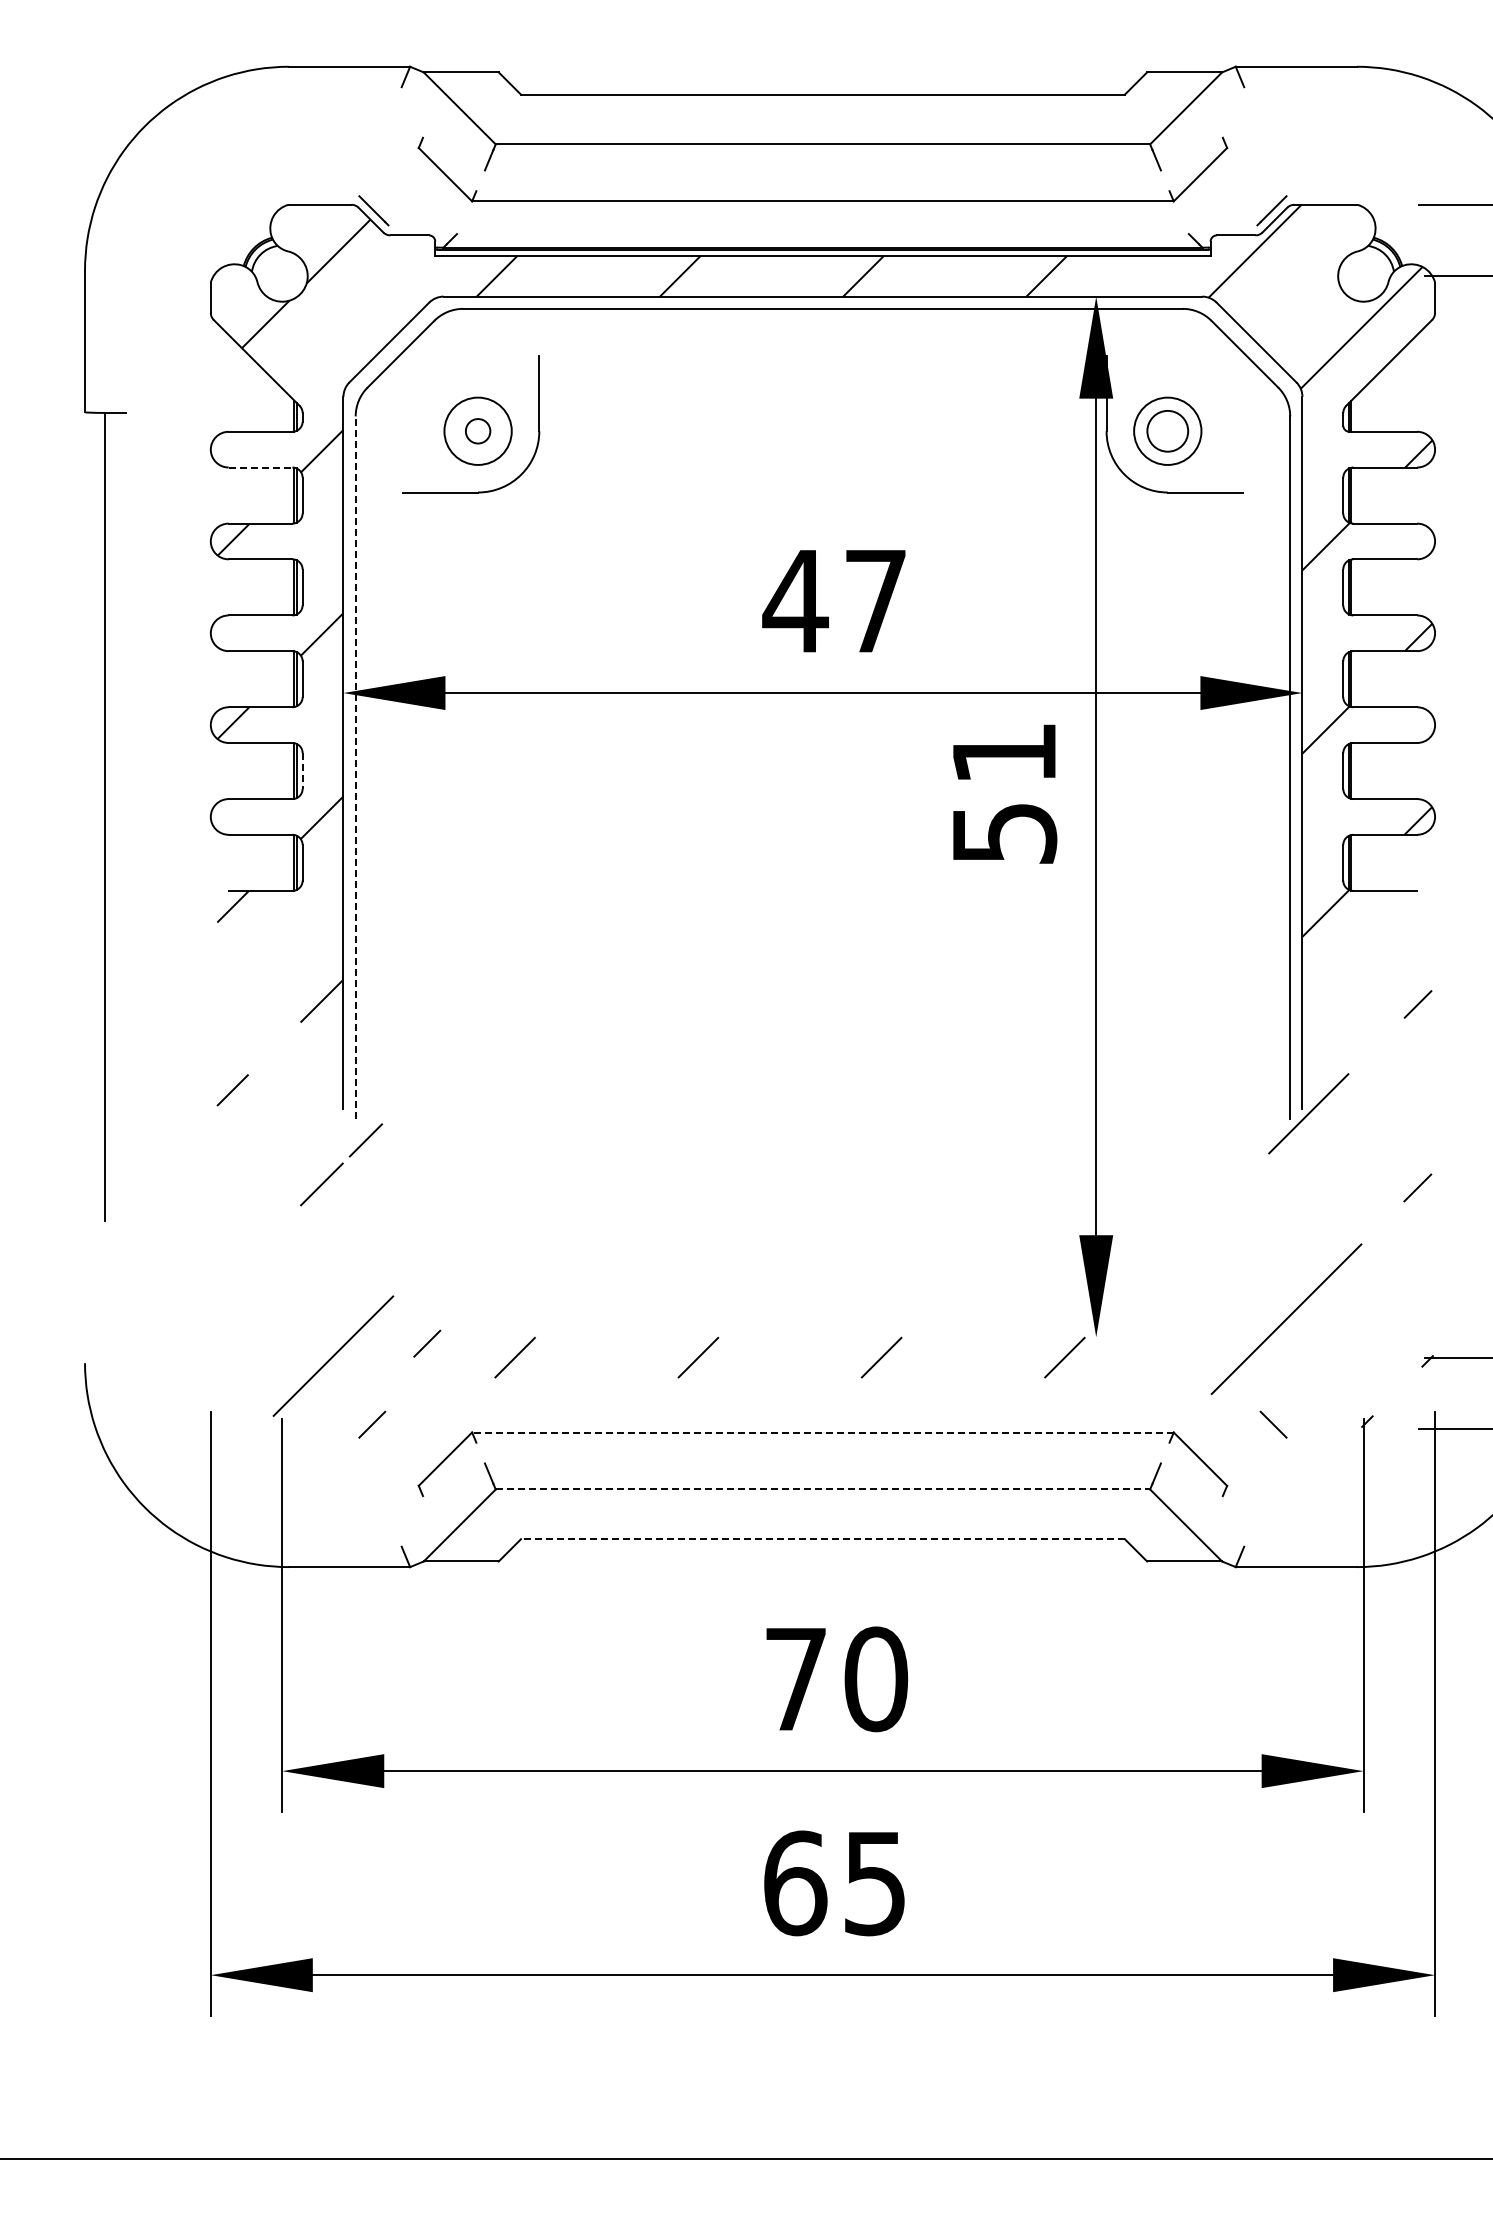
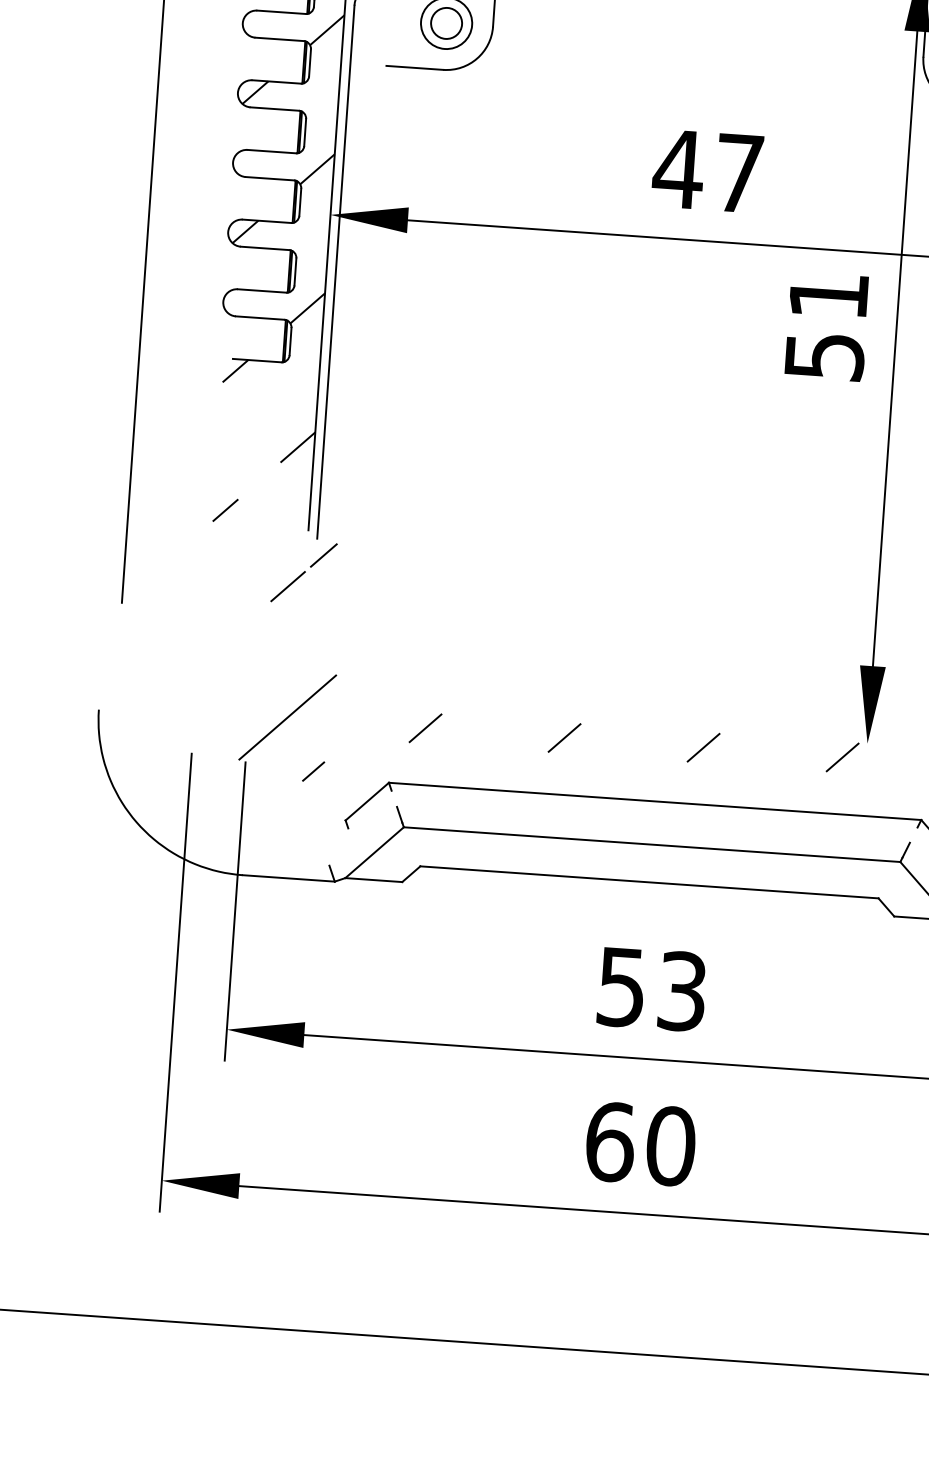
circle: (477, 430) -> (446, 22), size x1.67
line: (260, 467) -> (279, 39), dashed -> solid
line: (355, 767) -> (335, 272), dashed -> solid
line: (302, 771) -> (295, 272), dashed -> solid
line: (427, 1343) -> (359, 712), removed
line: (822, 1432) -> (654, 801), dashed -> solid
line: (823, 1489) -> (652, 844), dashed -> solid
line: (822, 1539) -> (649, 882), dashed -> solid
text: (837, 1679) -> (653, 989), 70 -> 53
text: (875, 1883) -> (671, 1146), 65 -> 60

